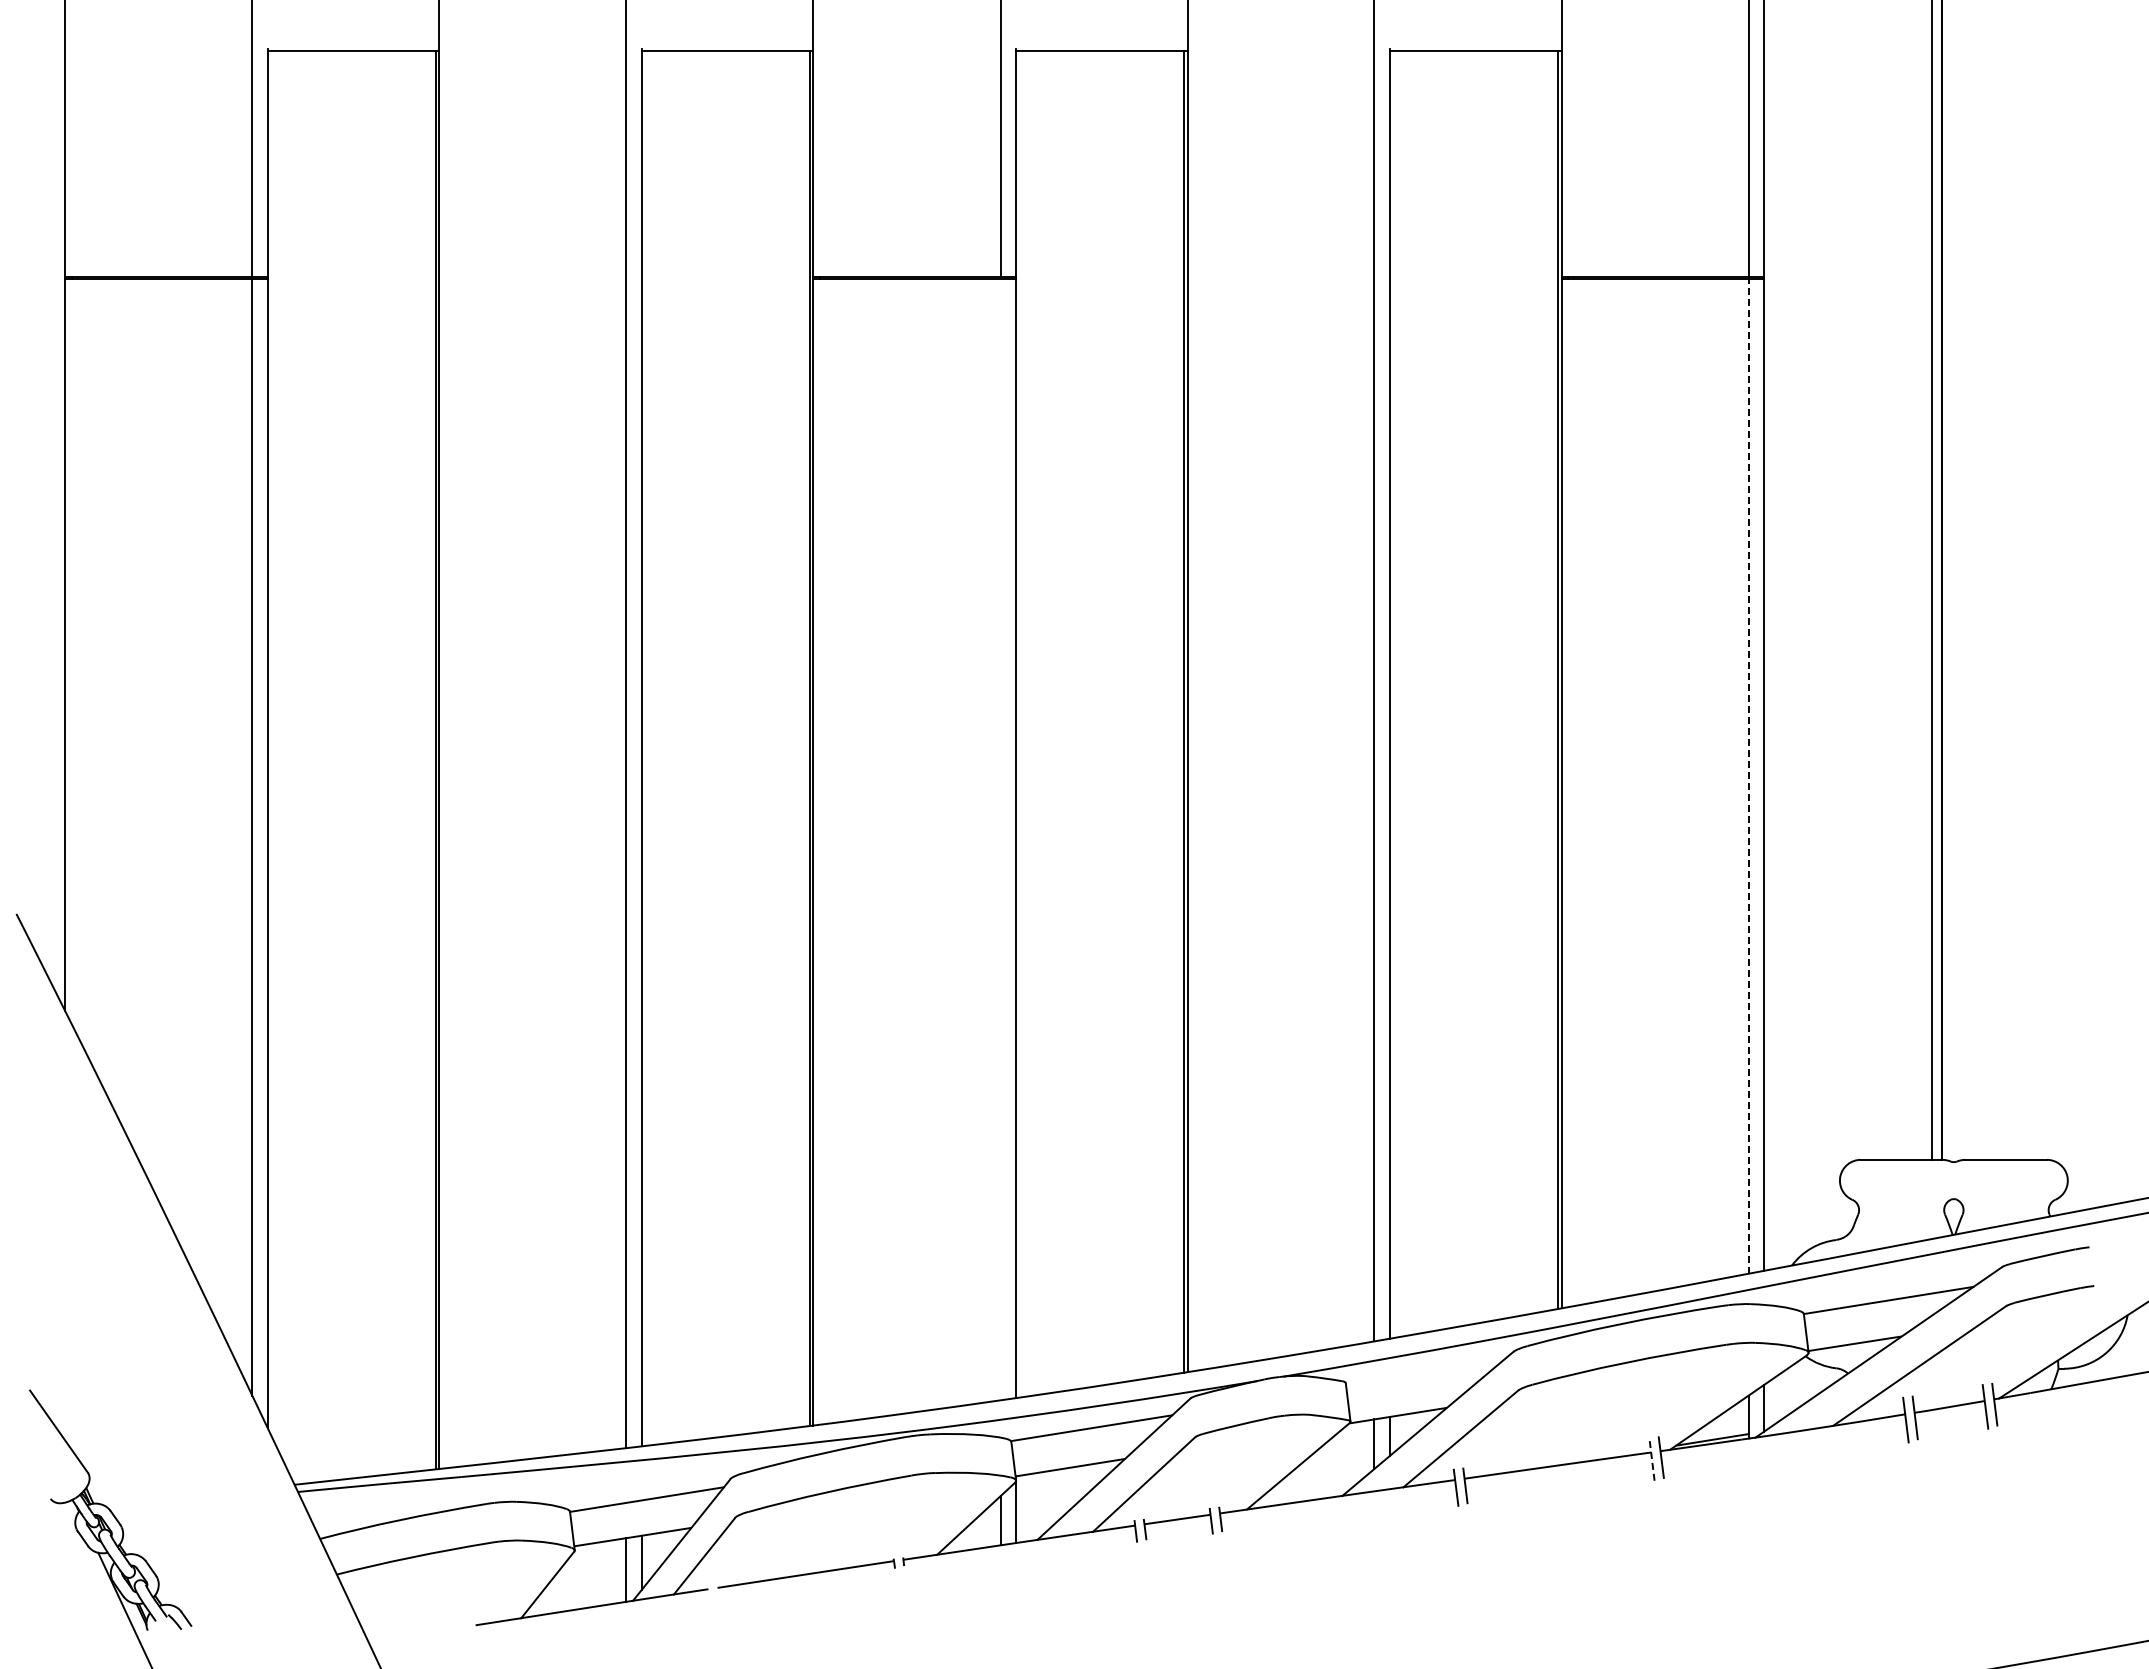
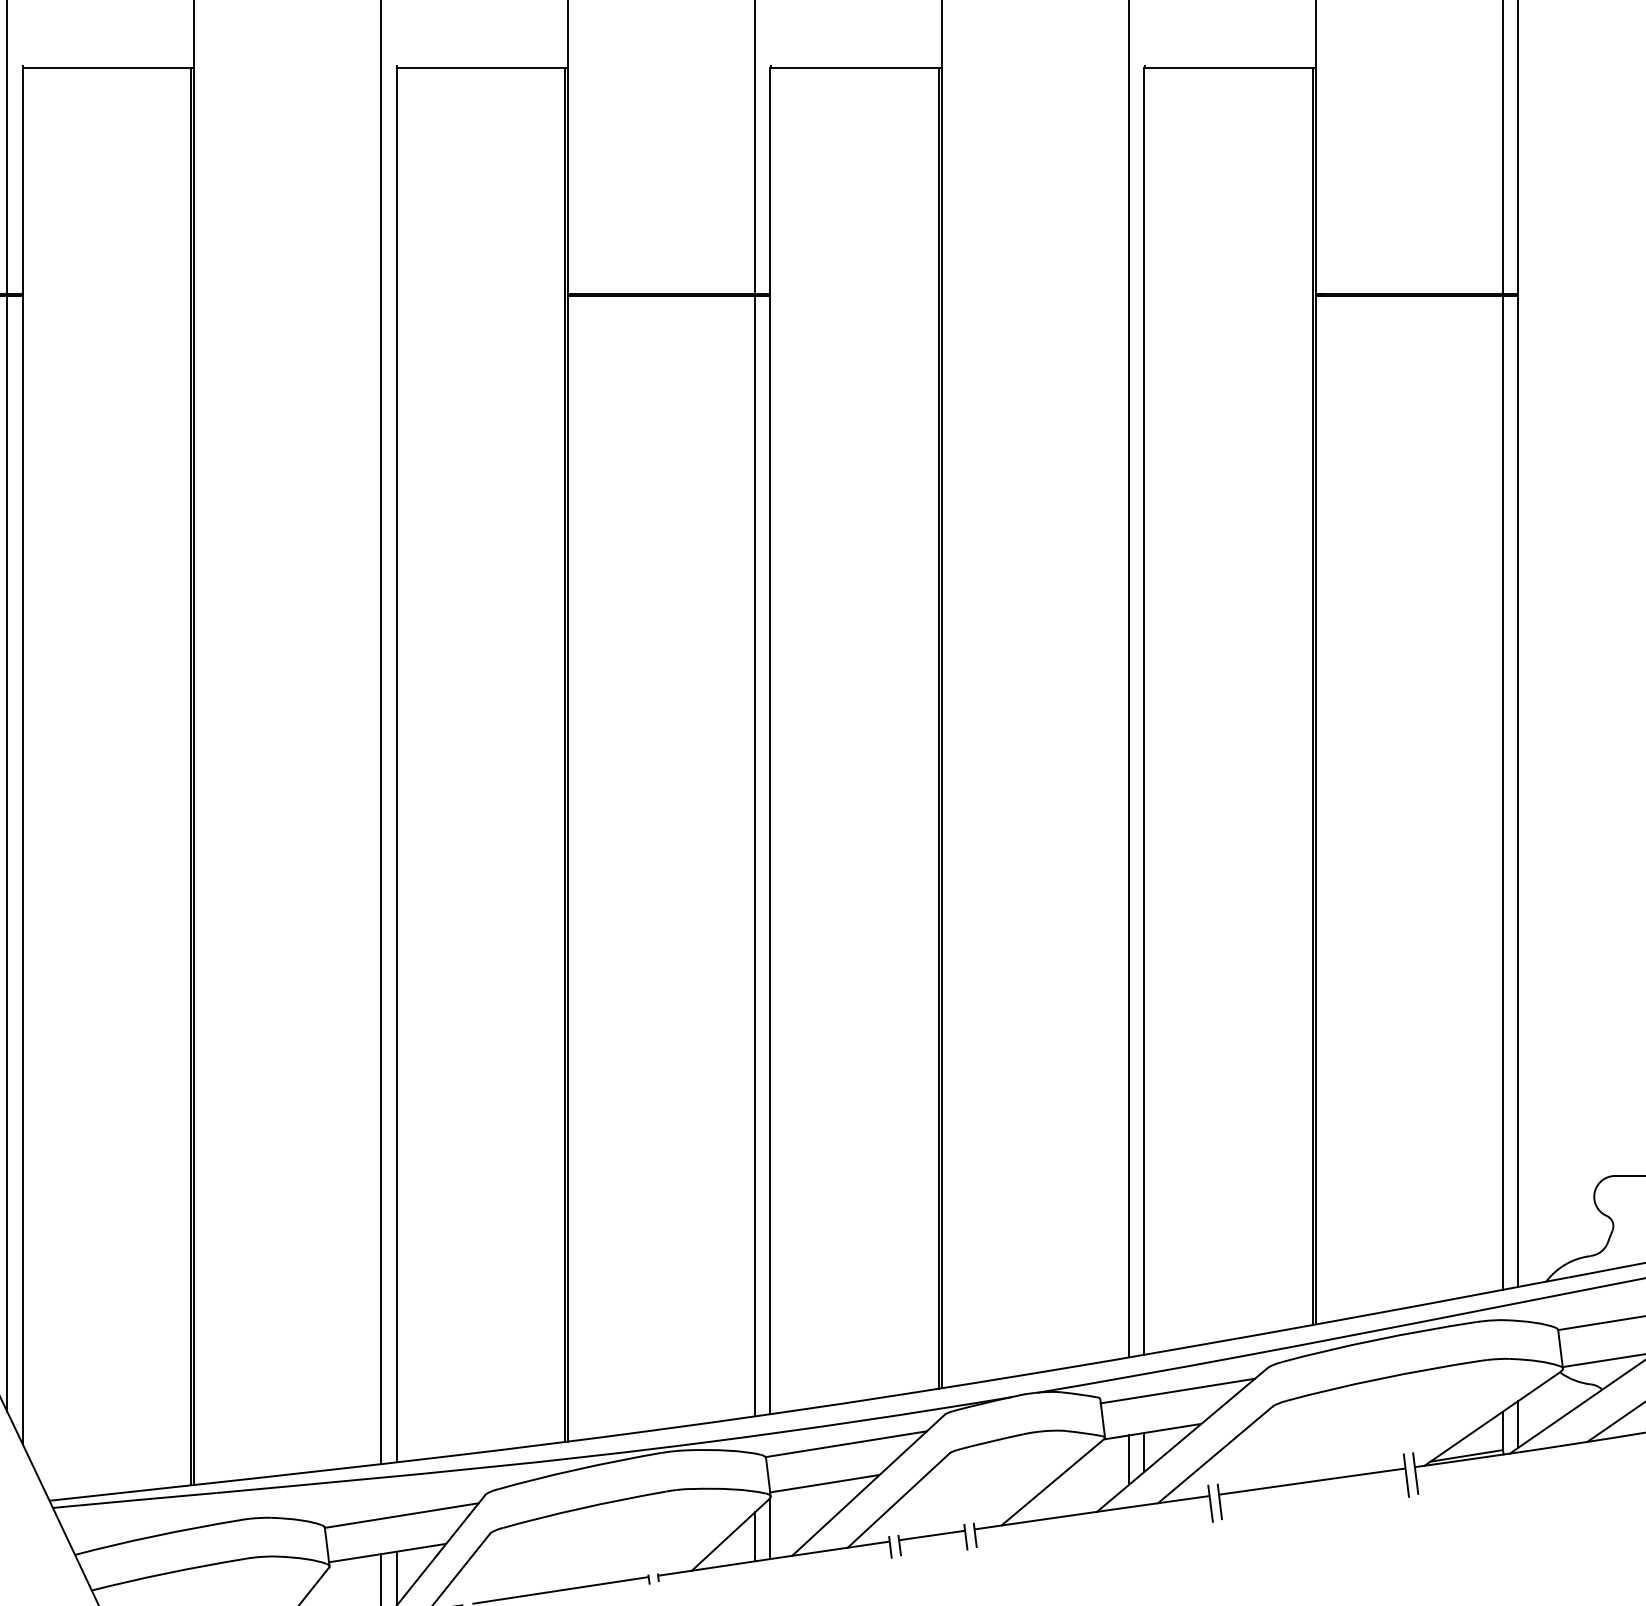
line: (1748, 775) -> (1502, 791), dashed -> solid
line: (1000, 839) -> (755, 855), added
line: (1423, 1374) -> (1177, 1390), added
line: (1651, 1459) -> (1405, 1475), dashed -> solid

